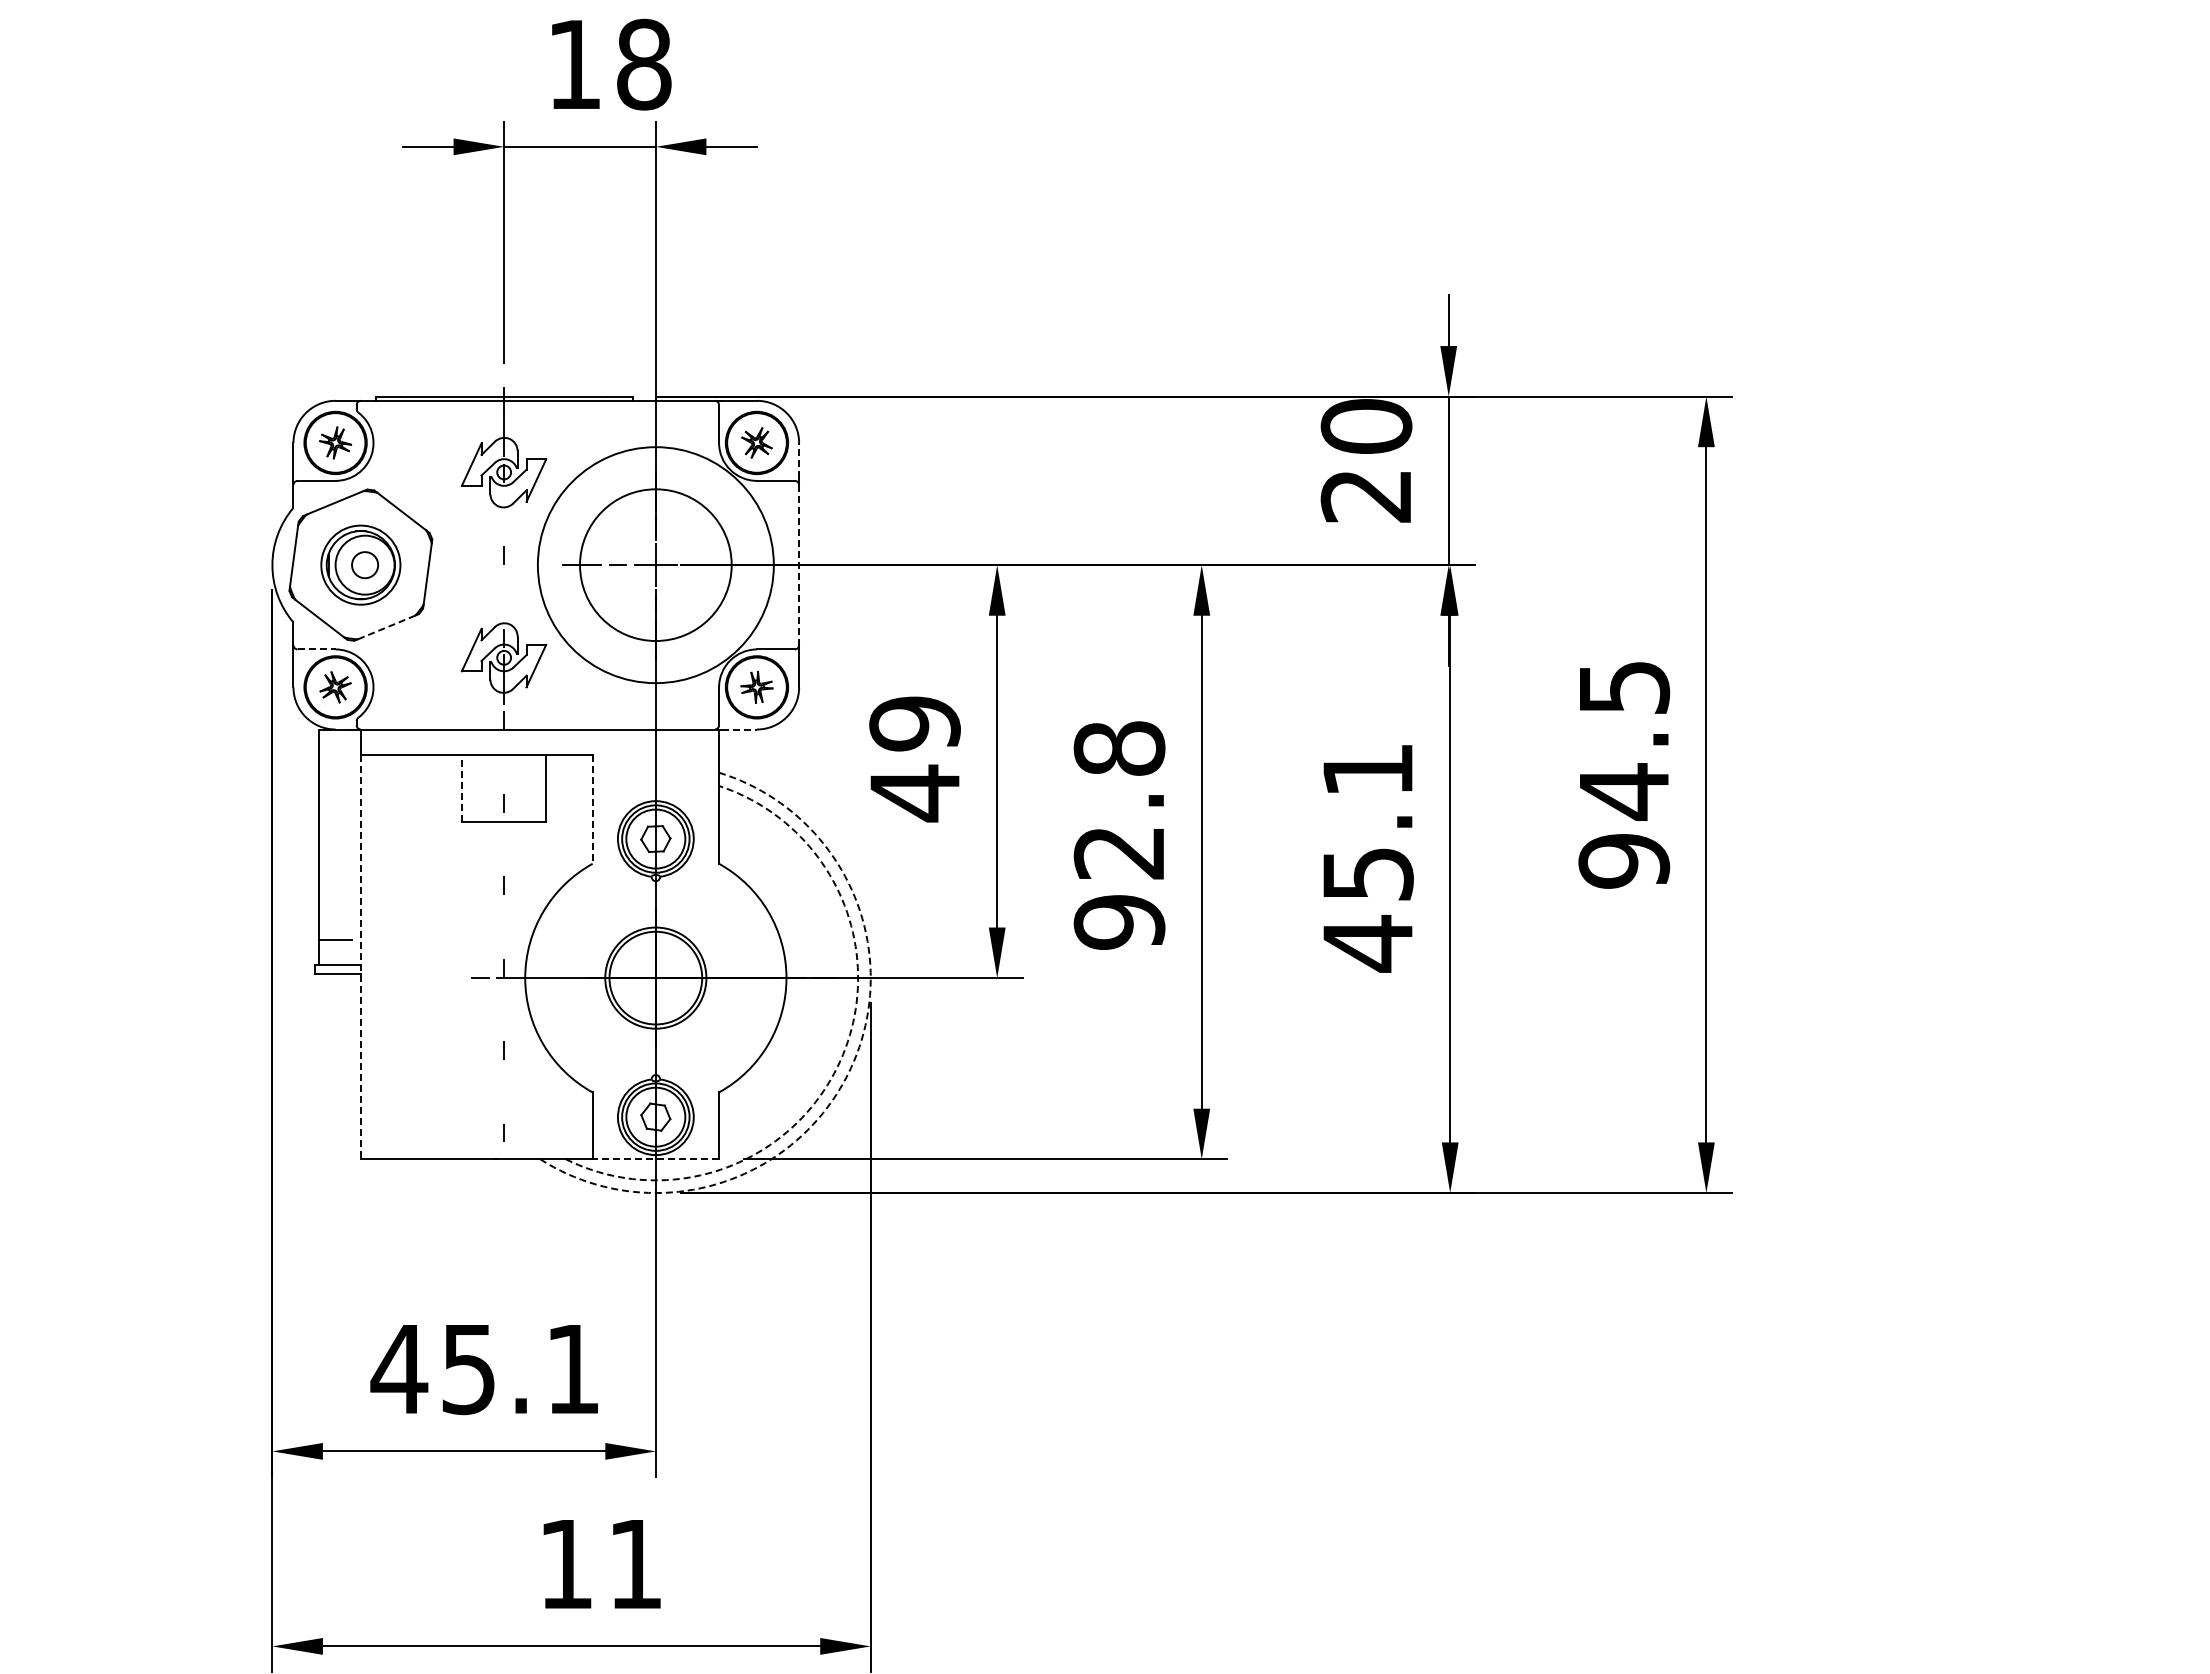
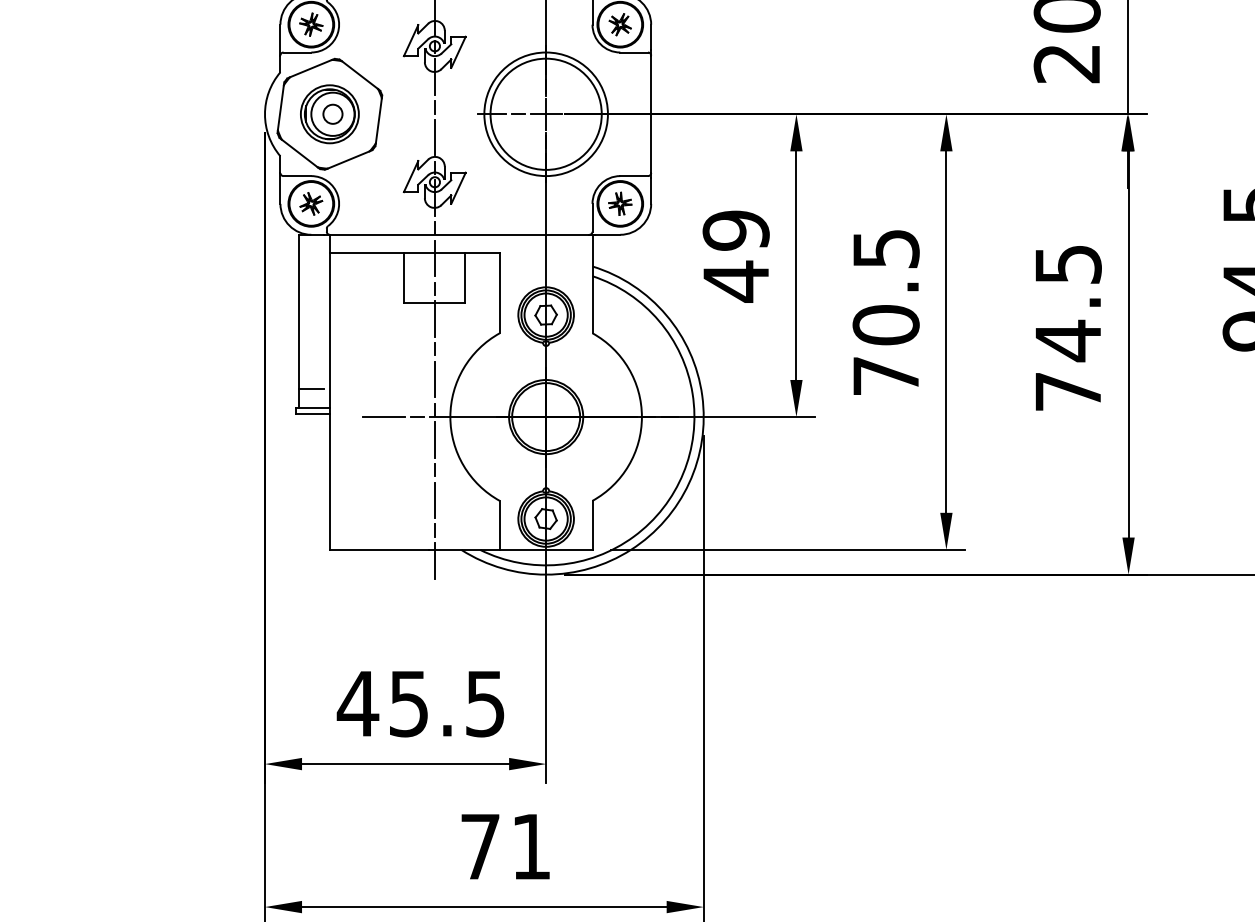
line: (799, 459) -> (651, 36), dashed -> solid
line: (504, 514) -> (435, 77), added
circle: (655, 564) -> (545, 113), size x0.71
line: (799, 565) -> (651, 114), dashed -> solid
line: (504, 596) -> (435, 137), added
line: (386, 627) -> (348, 160), dashed -> solid
line: (316, 649) -> (297, 176), dashed -> solid
line: (740, 729) -> (608, 234), dashed -> solid
line: (504, 761) -> (435, 258), added
line: (462, 788) -> (404, 278), dashed -> solid
line: (592, 809) -> (499, 293), dashed -> solid
text: (1119, 835) -> (886, 312), 92.8 -> 70.5
line: (504, 843) -> (435, 318), added
text: (1368, 858) -> (1068, 329), 45.1 -> 74.5
line: (504, 926) -> (435, 379), added
line: (360, 957) -> (329, 401), dashed -> solid
line: (434, 977) -> (383, 416), added
line: (504, 1008) -> (435, 439), added
arc: (843, 1054) -> (683, 473), dashed -> solid
arc: (850, 1068) -> (688, 483), dashed -> solid
line: (504, 1091) -> (435, 500), added
line: (655, 1159) -> (545, 550), dashed -> solid
line: (504, 1173) -> (435, 560), added
text: (572, 1370) -> (485, 704), 45.1 -> 45.5
text: (565, 1564) -> (479, 847), 11 -> 71

